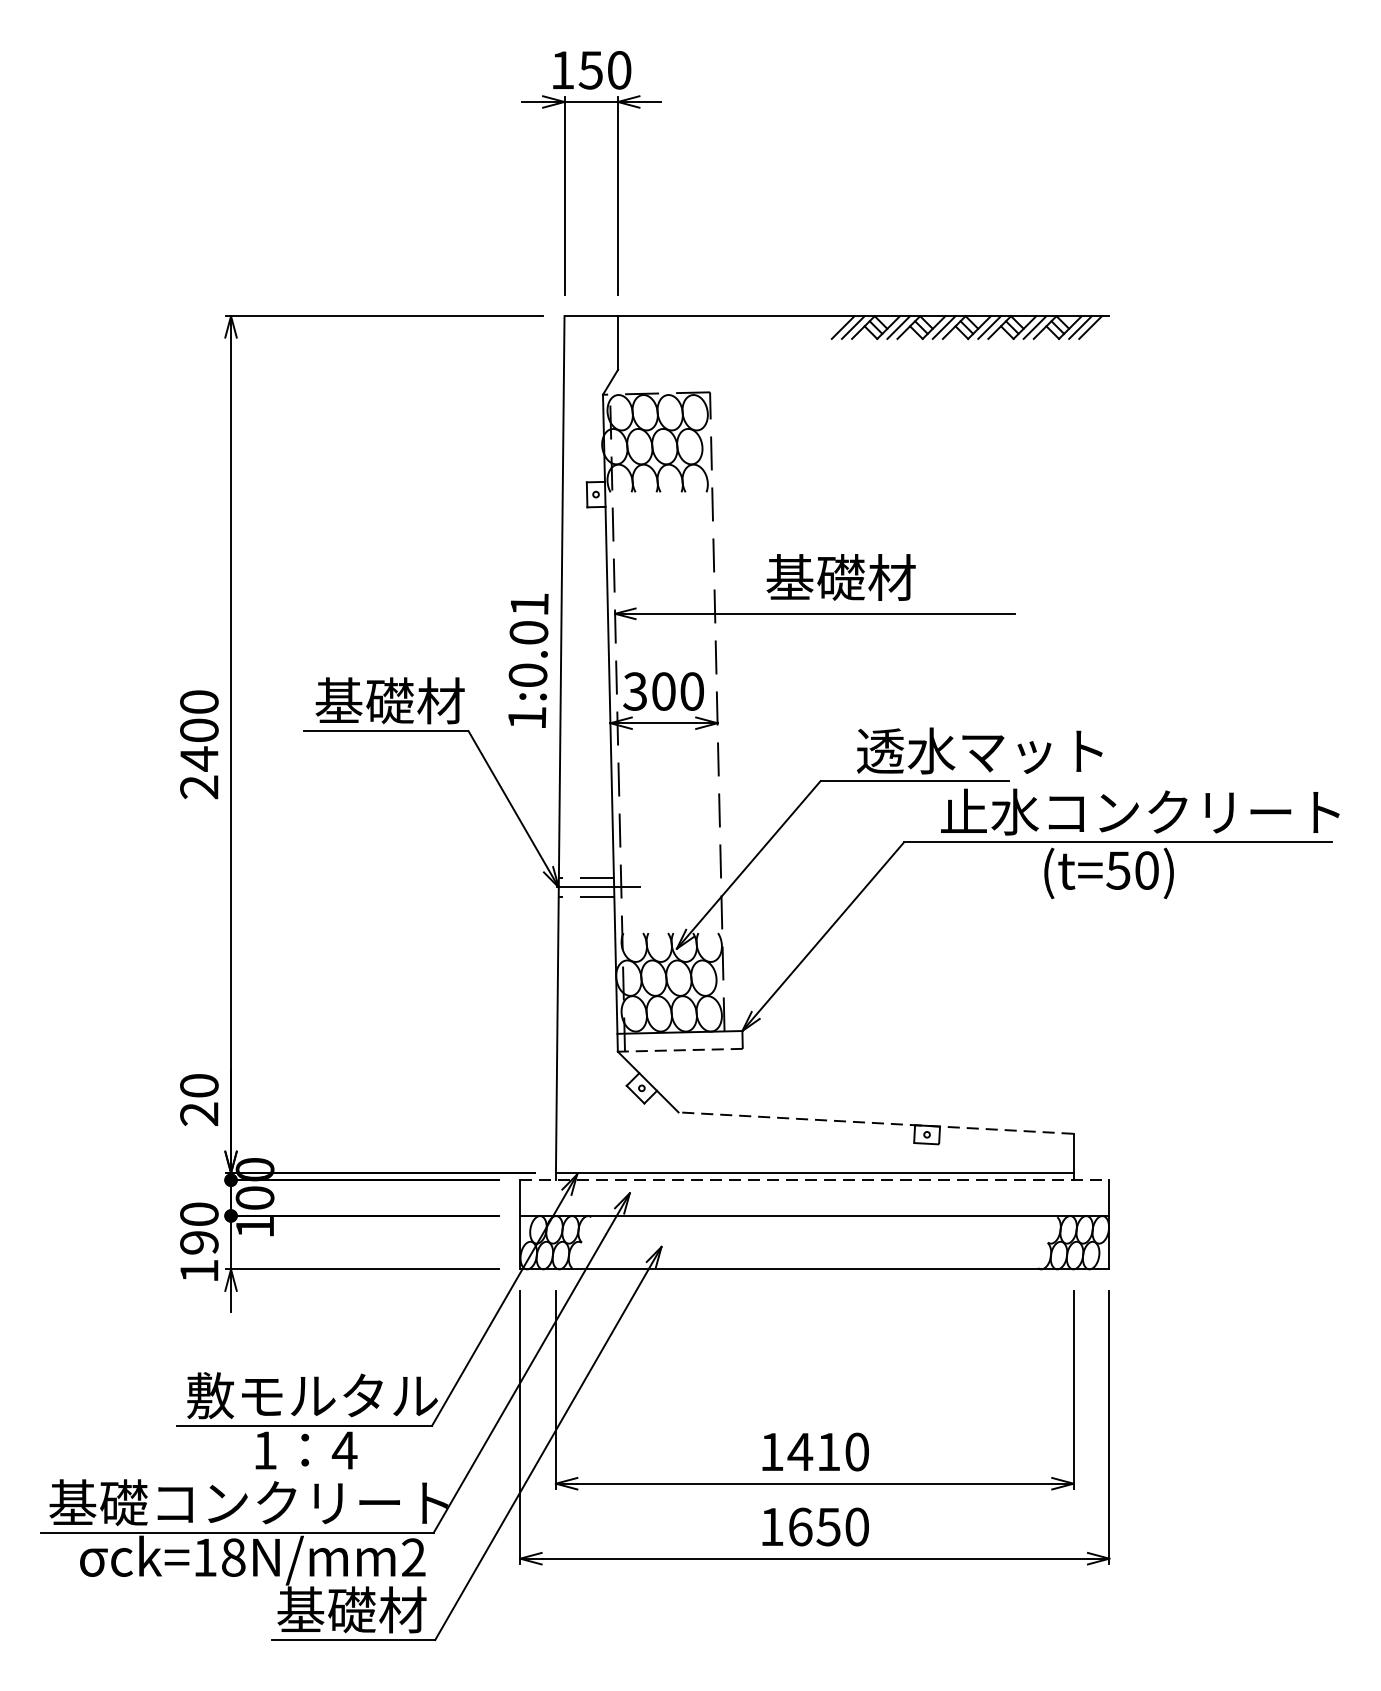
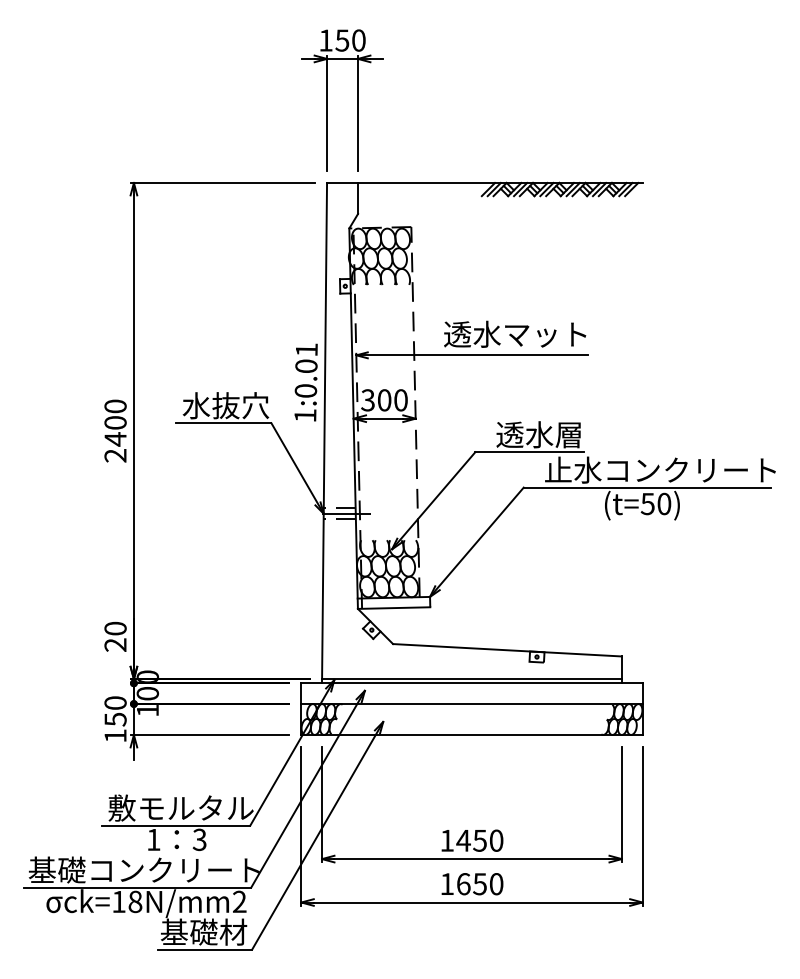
text: (889, 576) -> (515, 333), 基礎材 -> 透水マット
text: (389, 700) -> (225, 405), 基礎材 -> 水抜穴
text: (1029, 752) -> (596, 435), 透水マット -> 透水層
line: (679, 1050) -> (393, 608), dashed -> solid
line: (876, 1123) -> (507, 650), dashed -> solid
line: (813, 1180) -> (471, 683), dashed -> solid
text: (199, 1242) -> (115, 719), 190 -> 150
text: (344, 1449) -> (199, 839), 4 -> 3
text: (827, 1451) -> (479, 840), 1410 -> 1450

